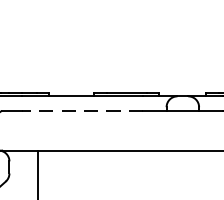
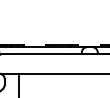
line: (82, 111) -> (40, 54), dashed -> solid

